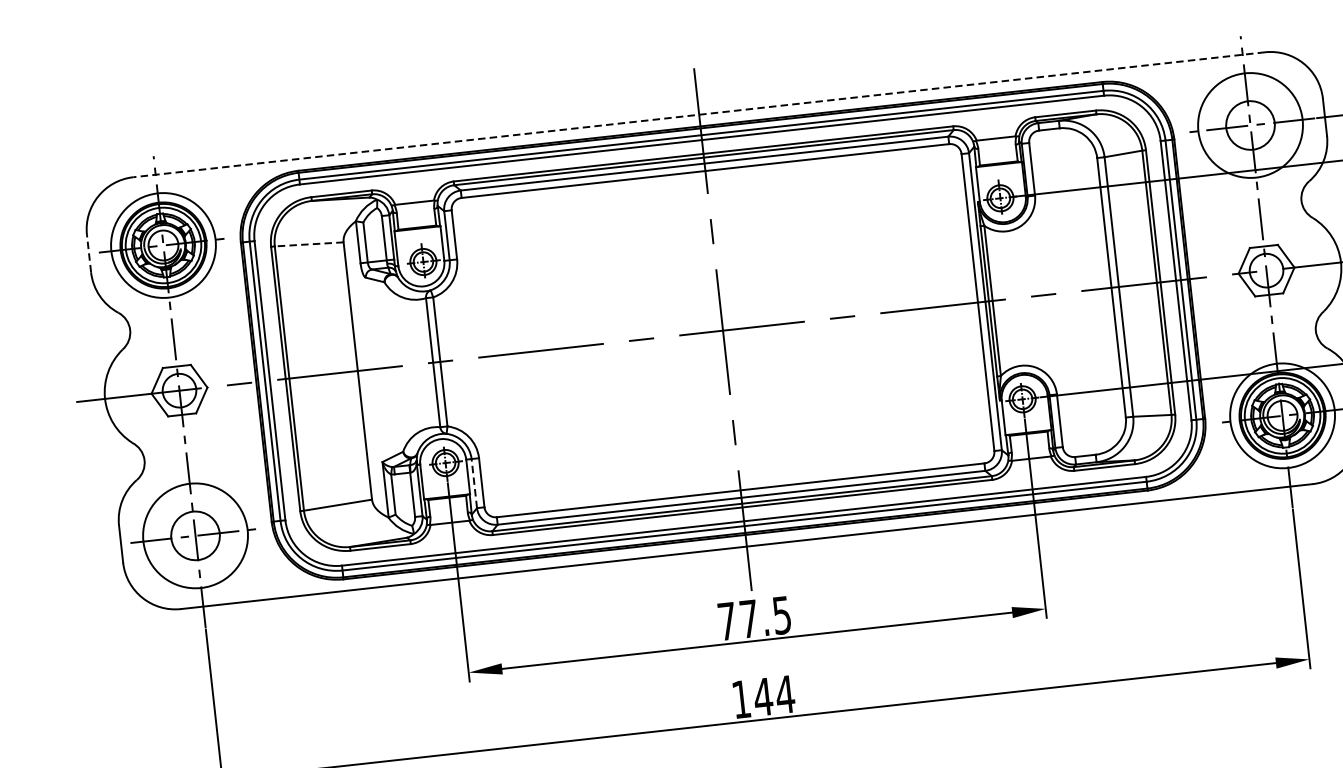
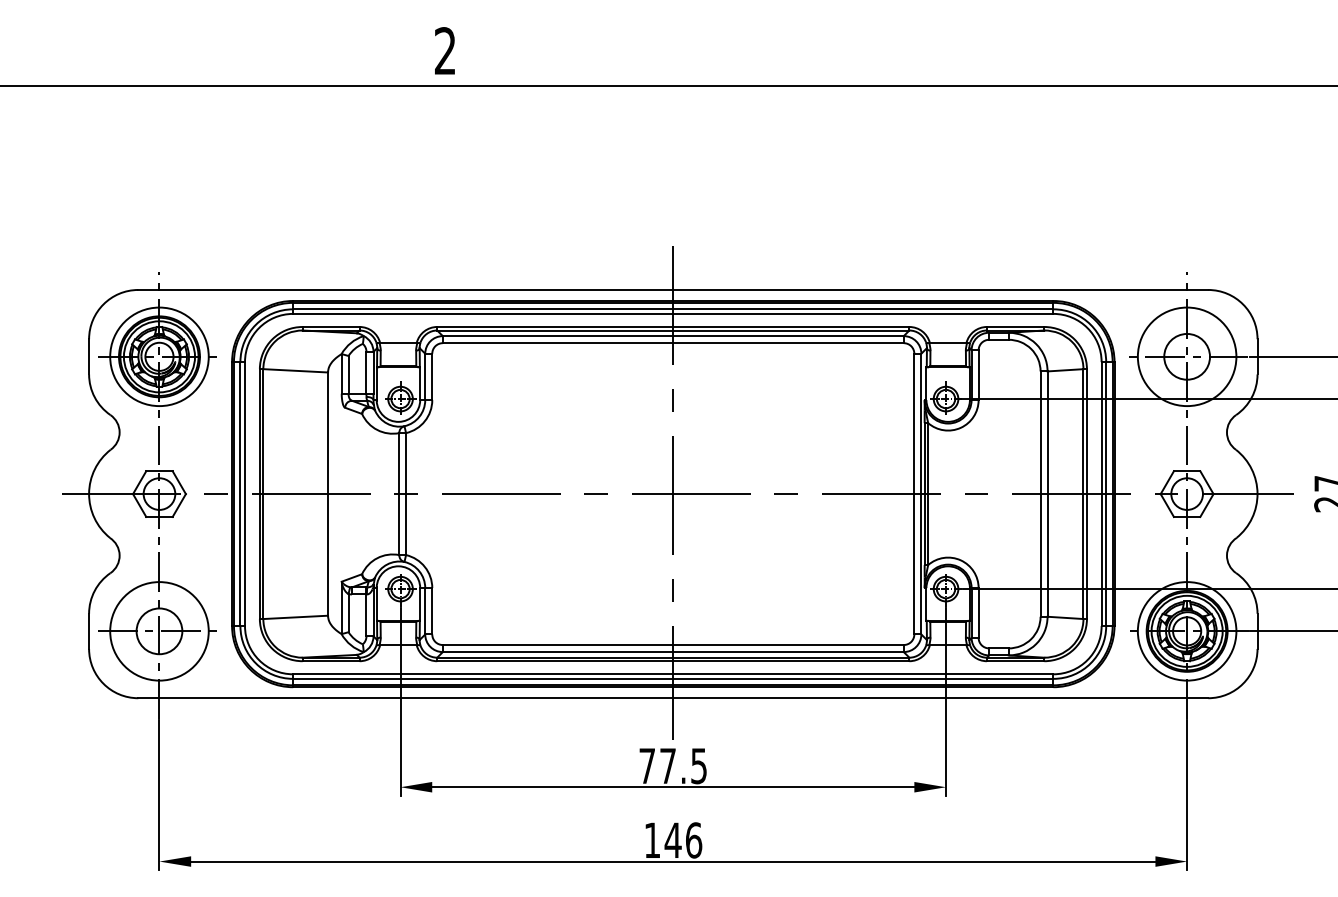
line: (699, 114) -> (673, 289), dashed -> solid
line: (308, 244) -> (295, 370), dashed -> solid
line: (89, 253) -> (89, 356), dashed -> solid
line: (474, 482) -> (425, 610), dashed -> solid
text: (784, 694) -> (693, 840), 144 -> 146

